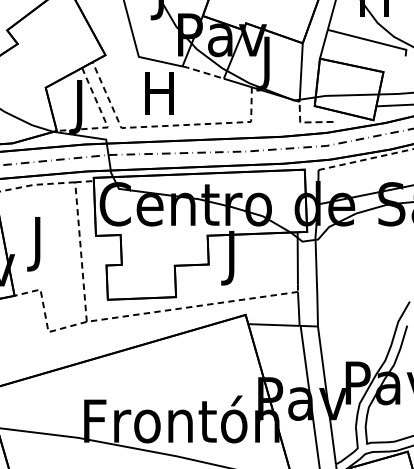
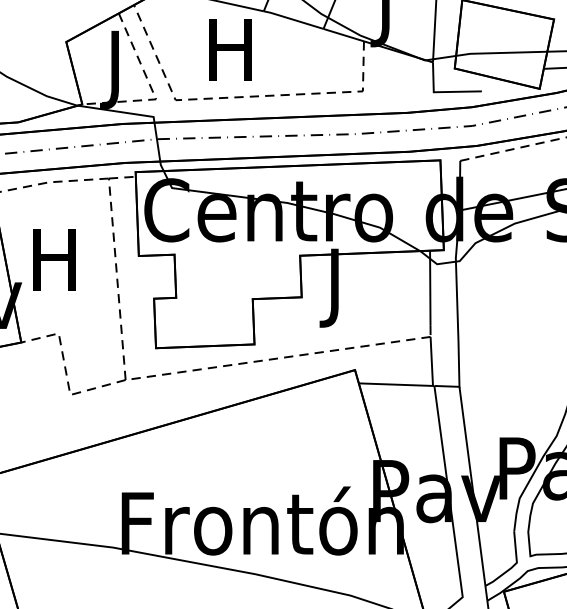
line: (203, 72) -> (294, 19), dashed -> solid
line: (306, 122) -> (442, 92), dashed -> solid
text: (37, 244) -> (54, 268), J -> H

